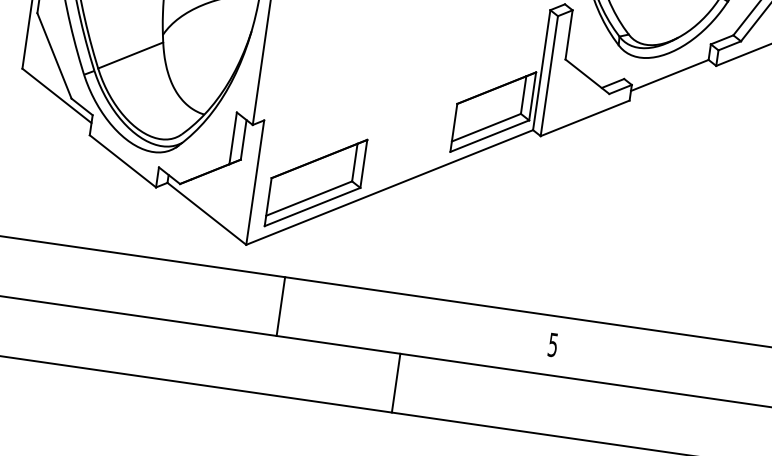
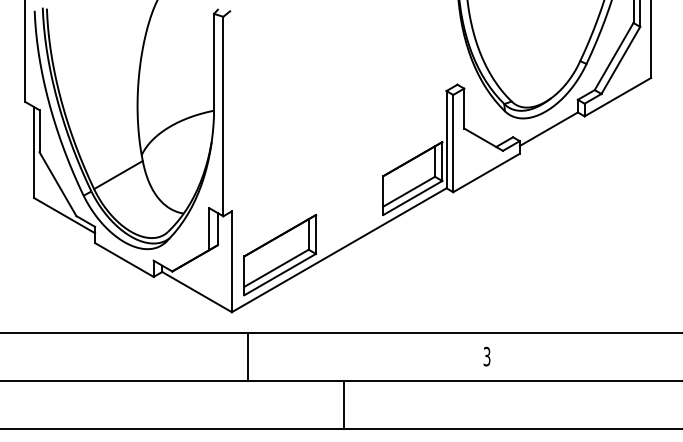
line: (280, 306) -> (248, 357), moved
text: (553, 343) -> (487, 355), 5 -> 3
line: (395, 382) -> (343, 404), moved

